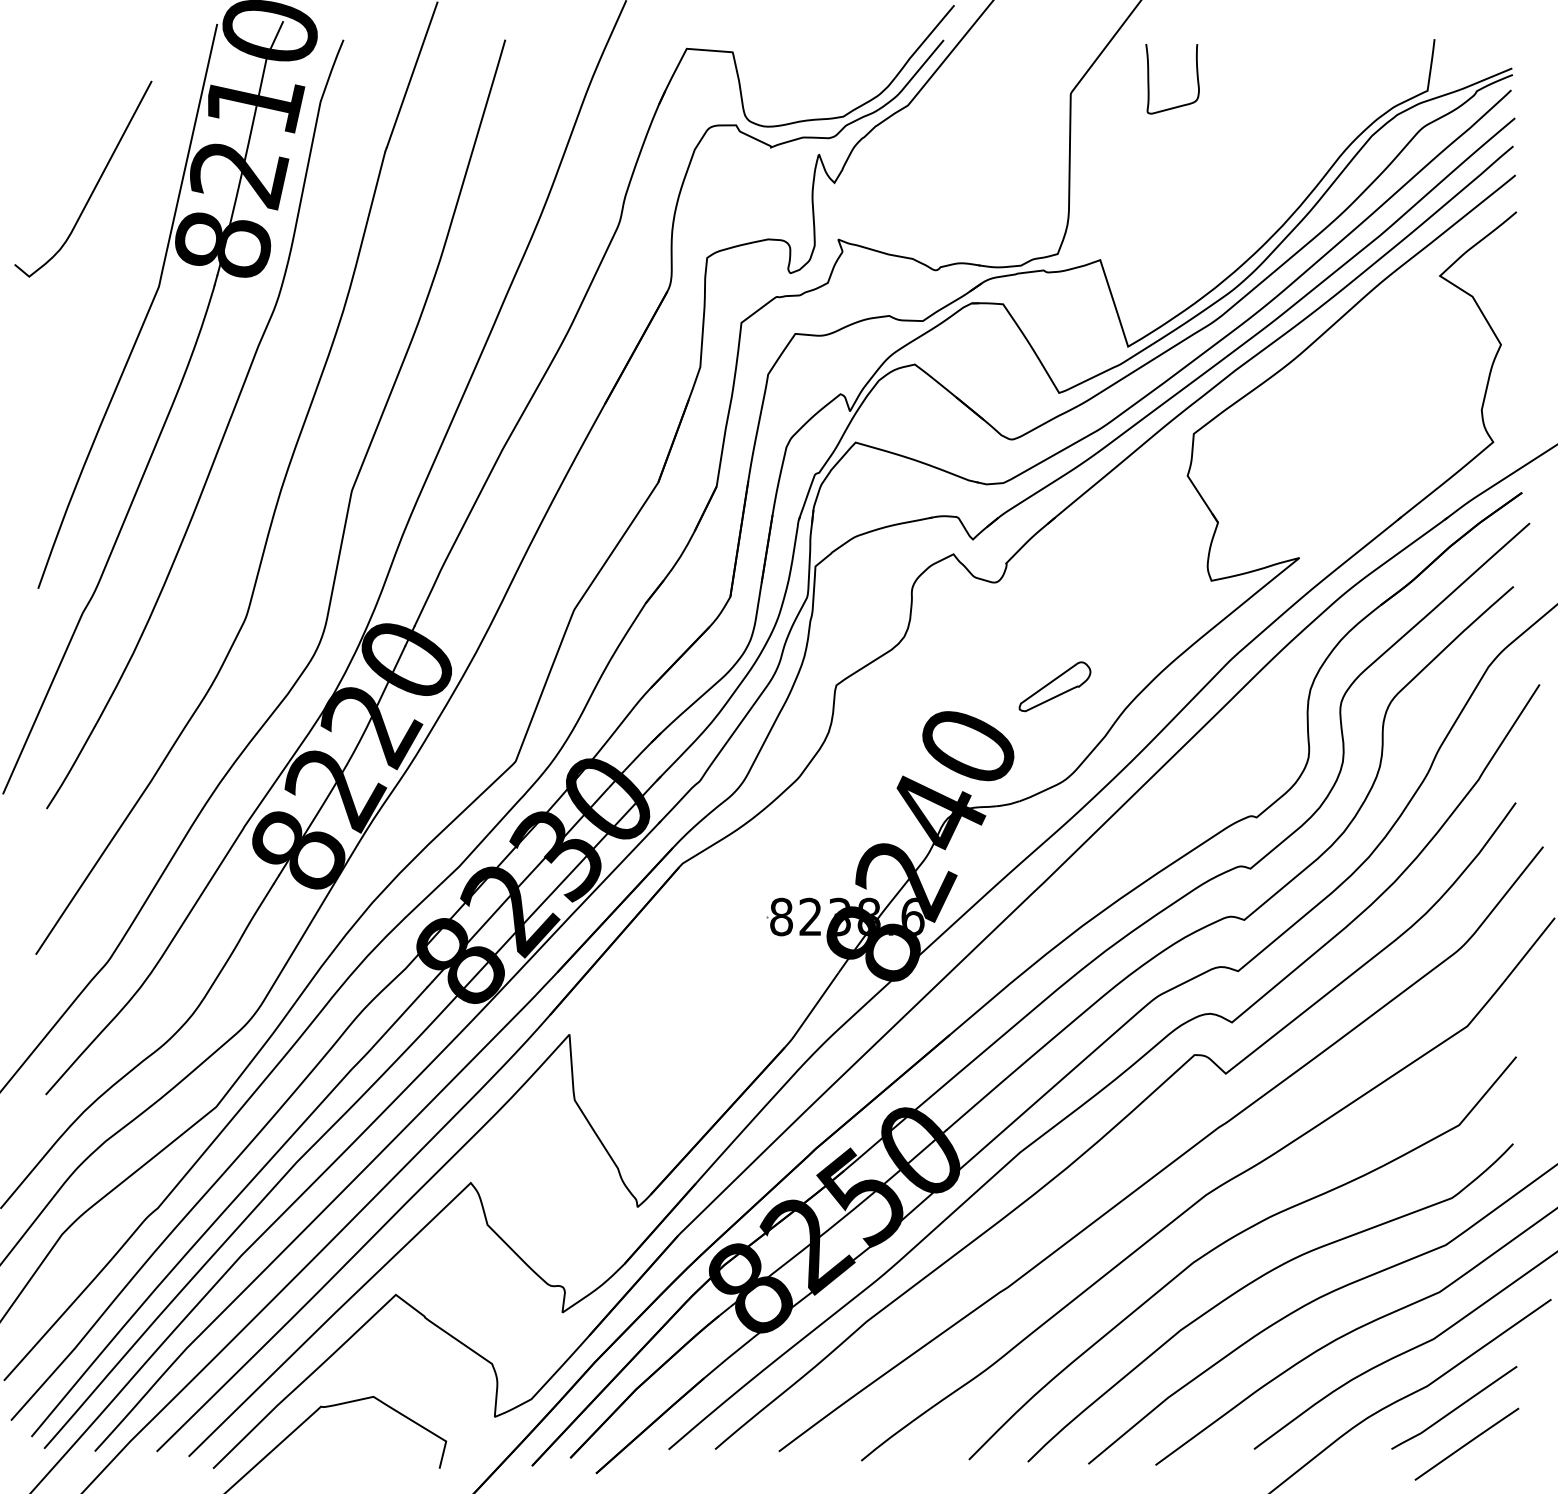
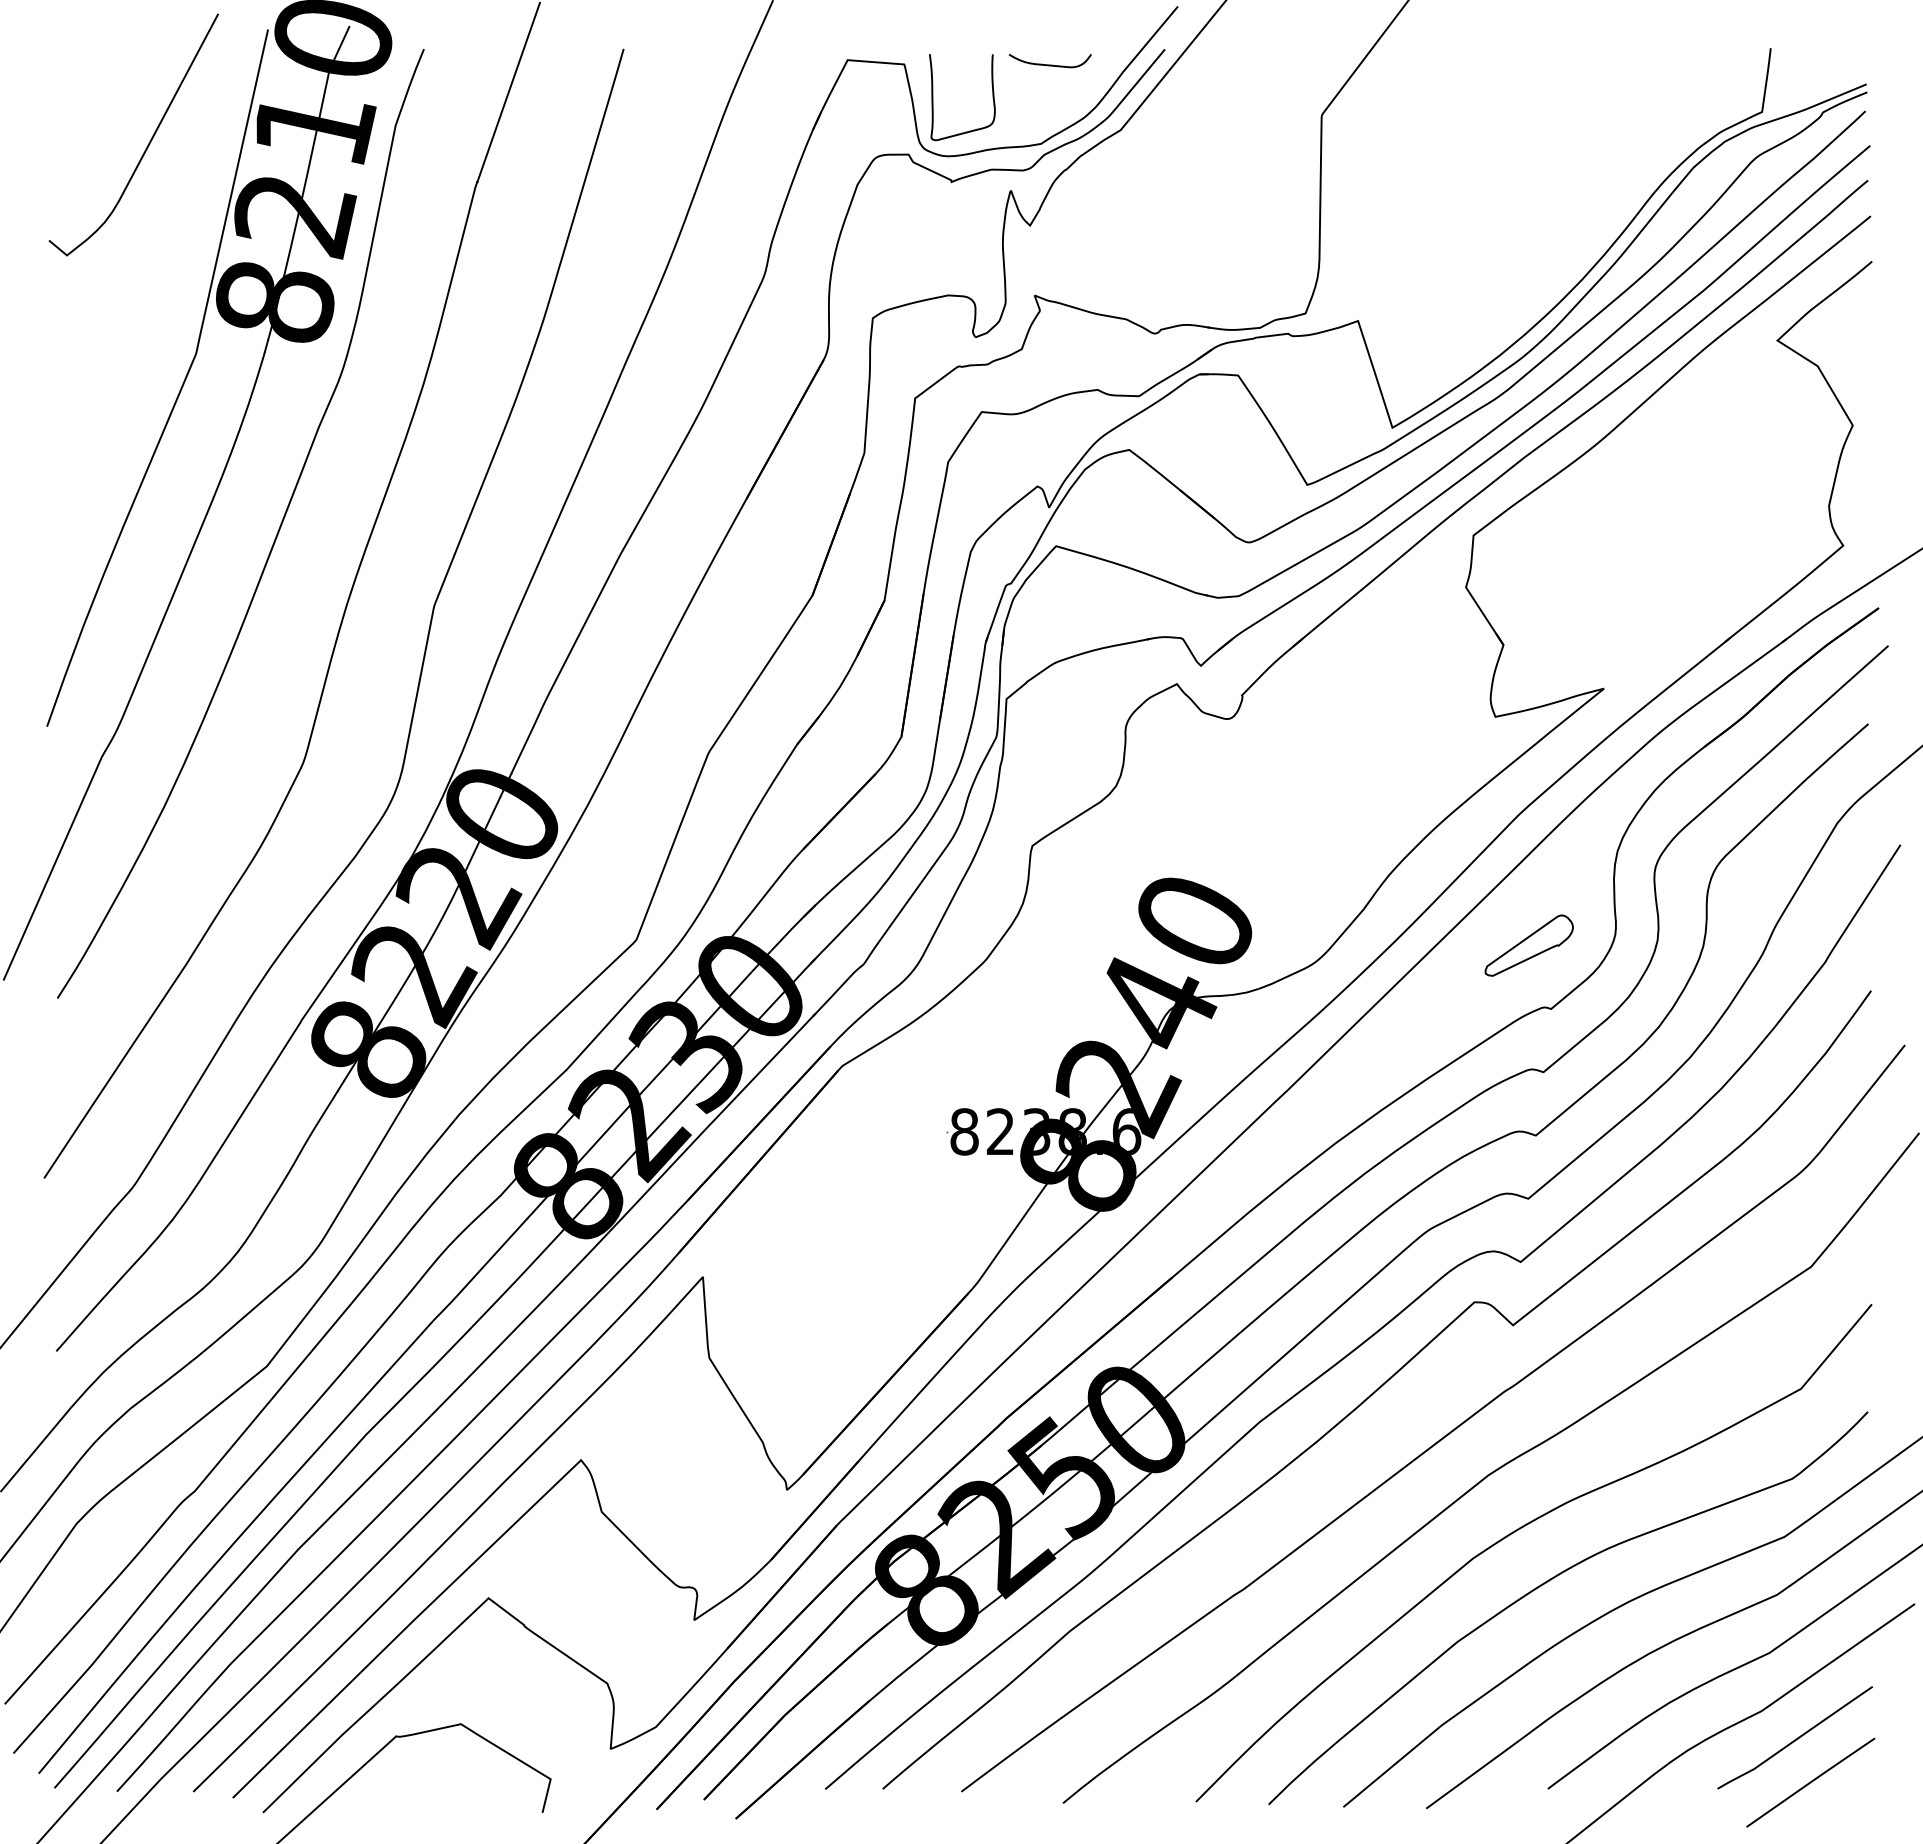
curve: (851, 52) -> (1050, 64), added
curve: (1149, 79) -> (933, 97), moved
curve: (96, 184) -> (149, 141), moved
part: (1054, 686) -> (1528, 945), moved

